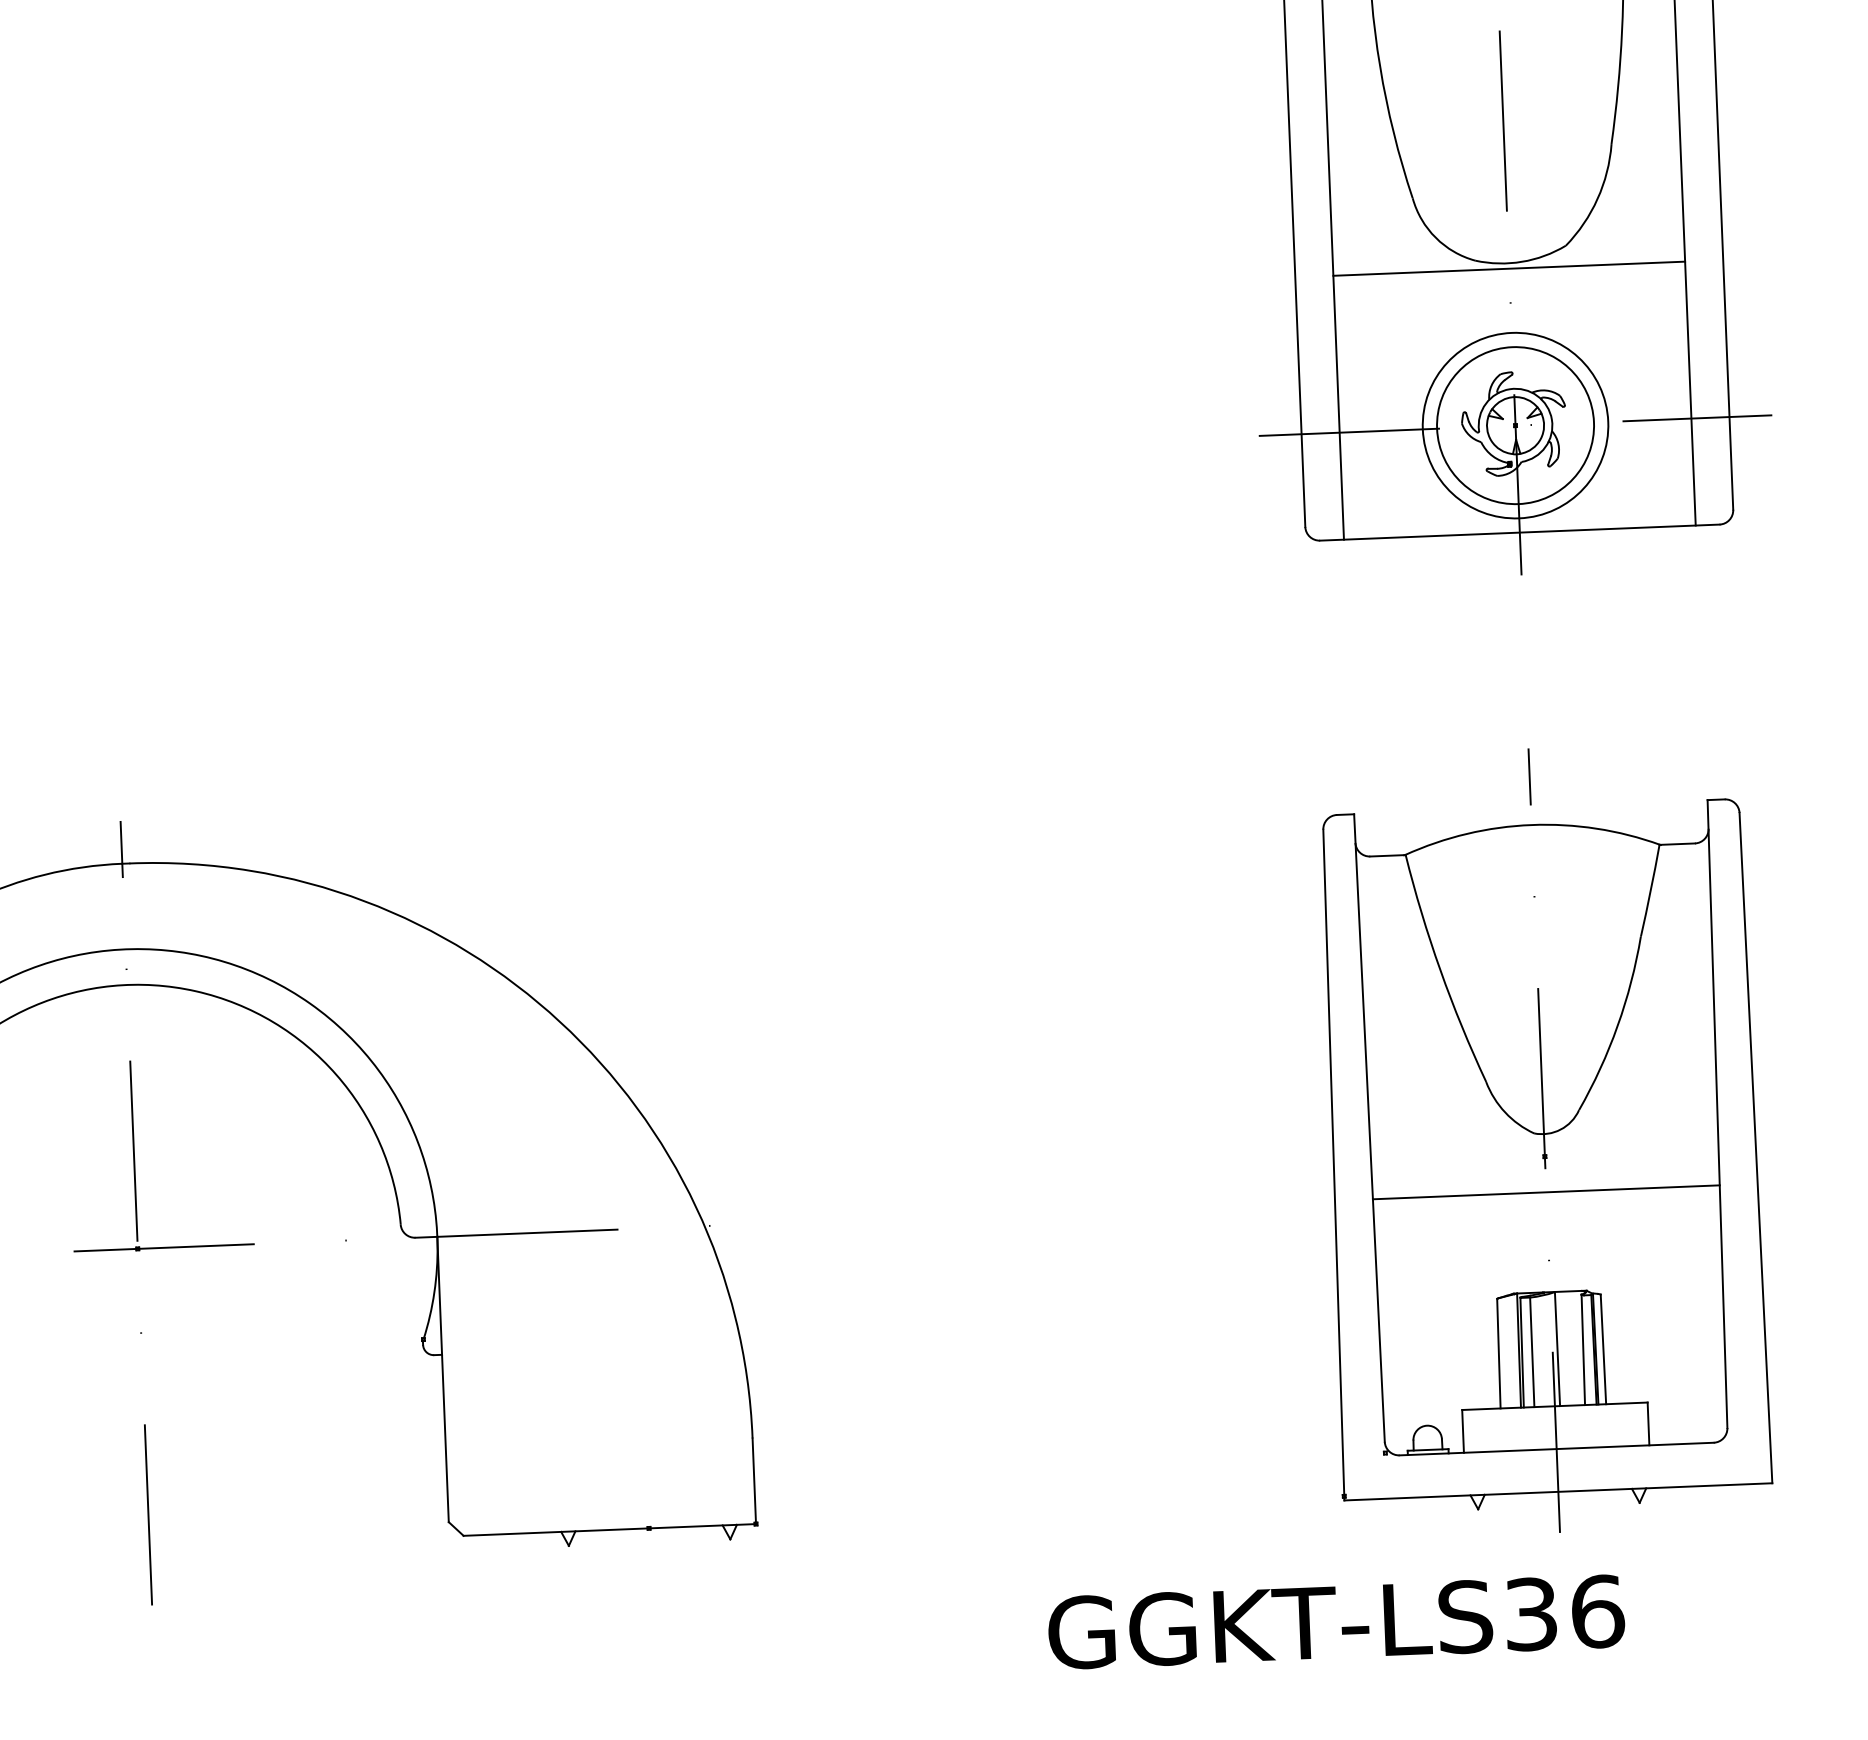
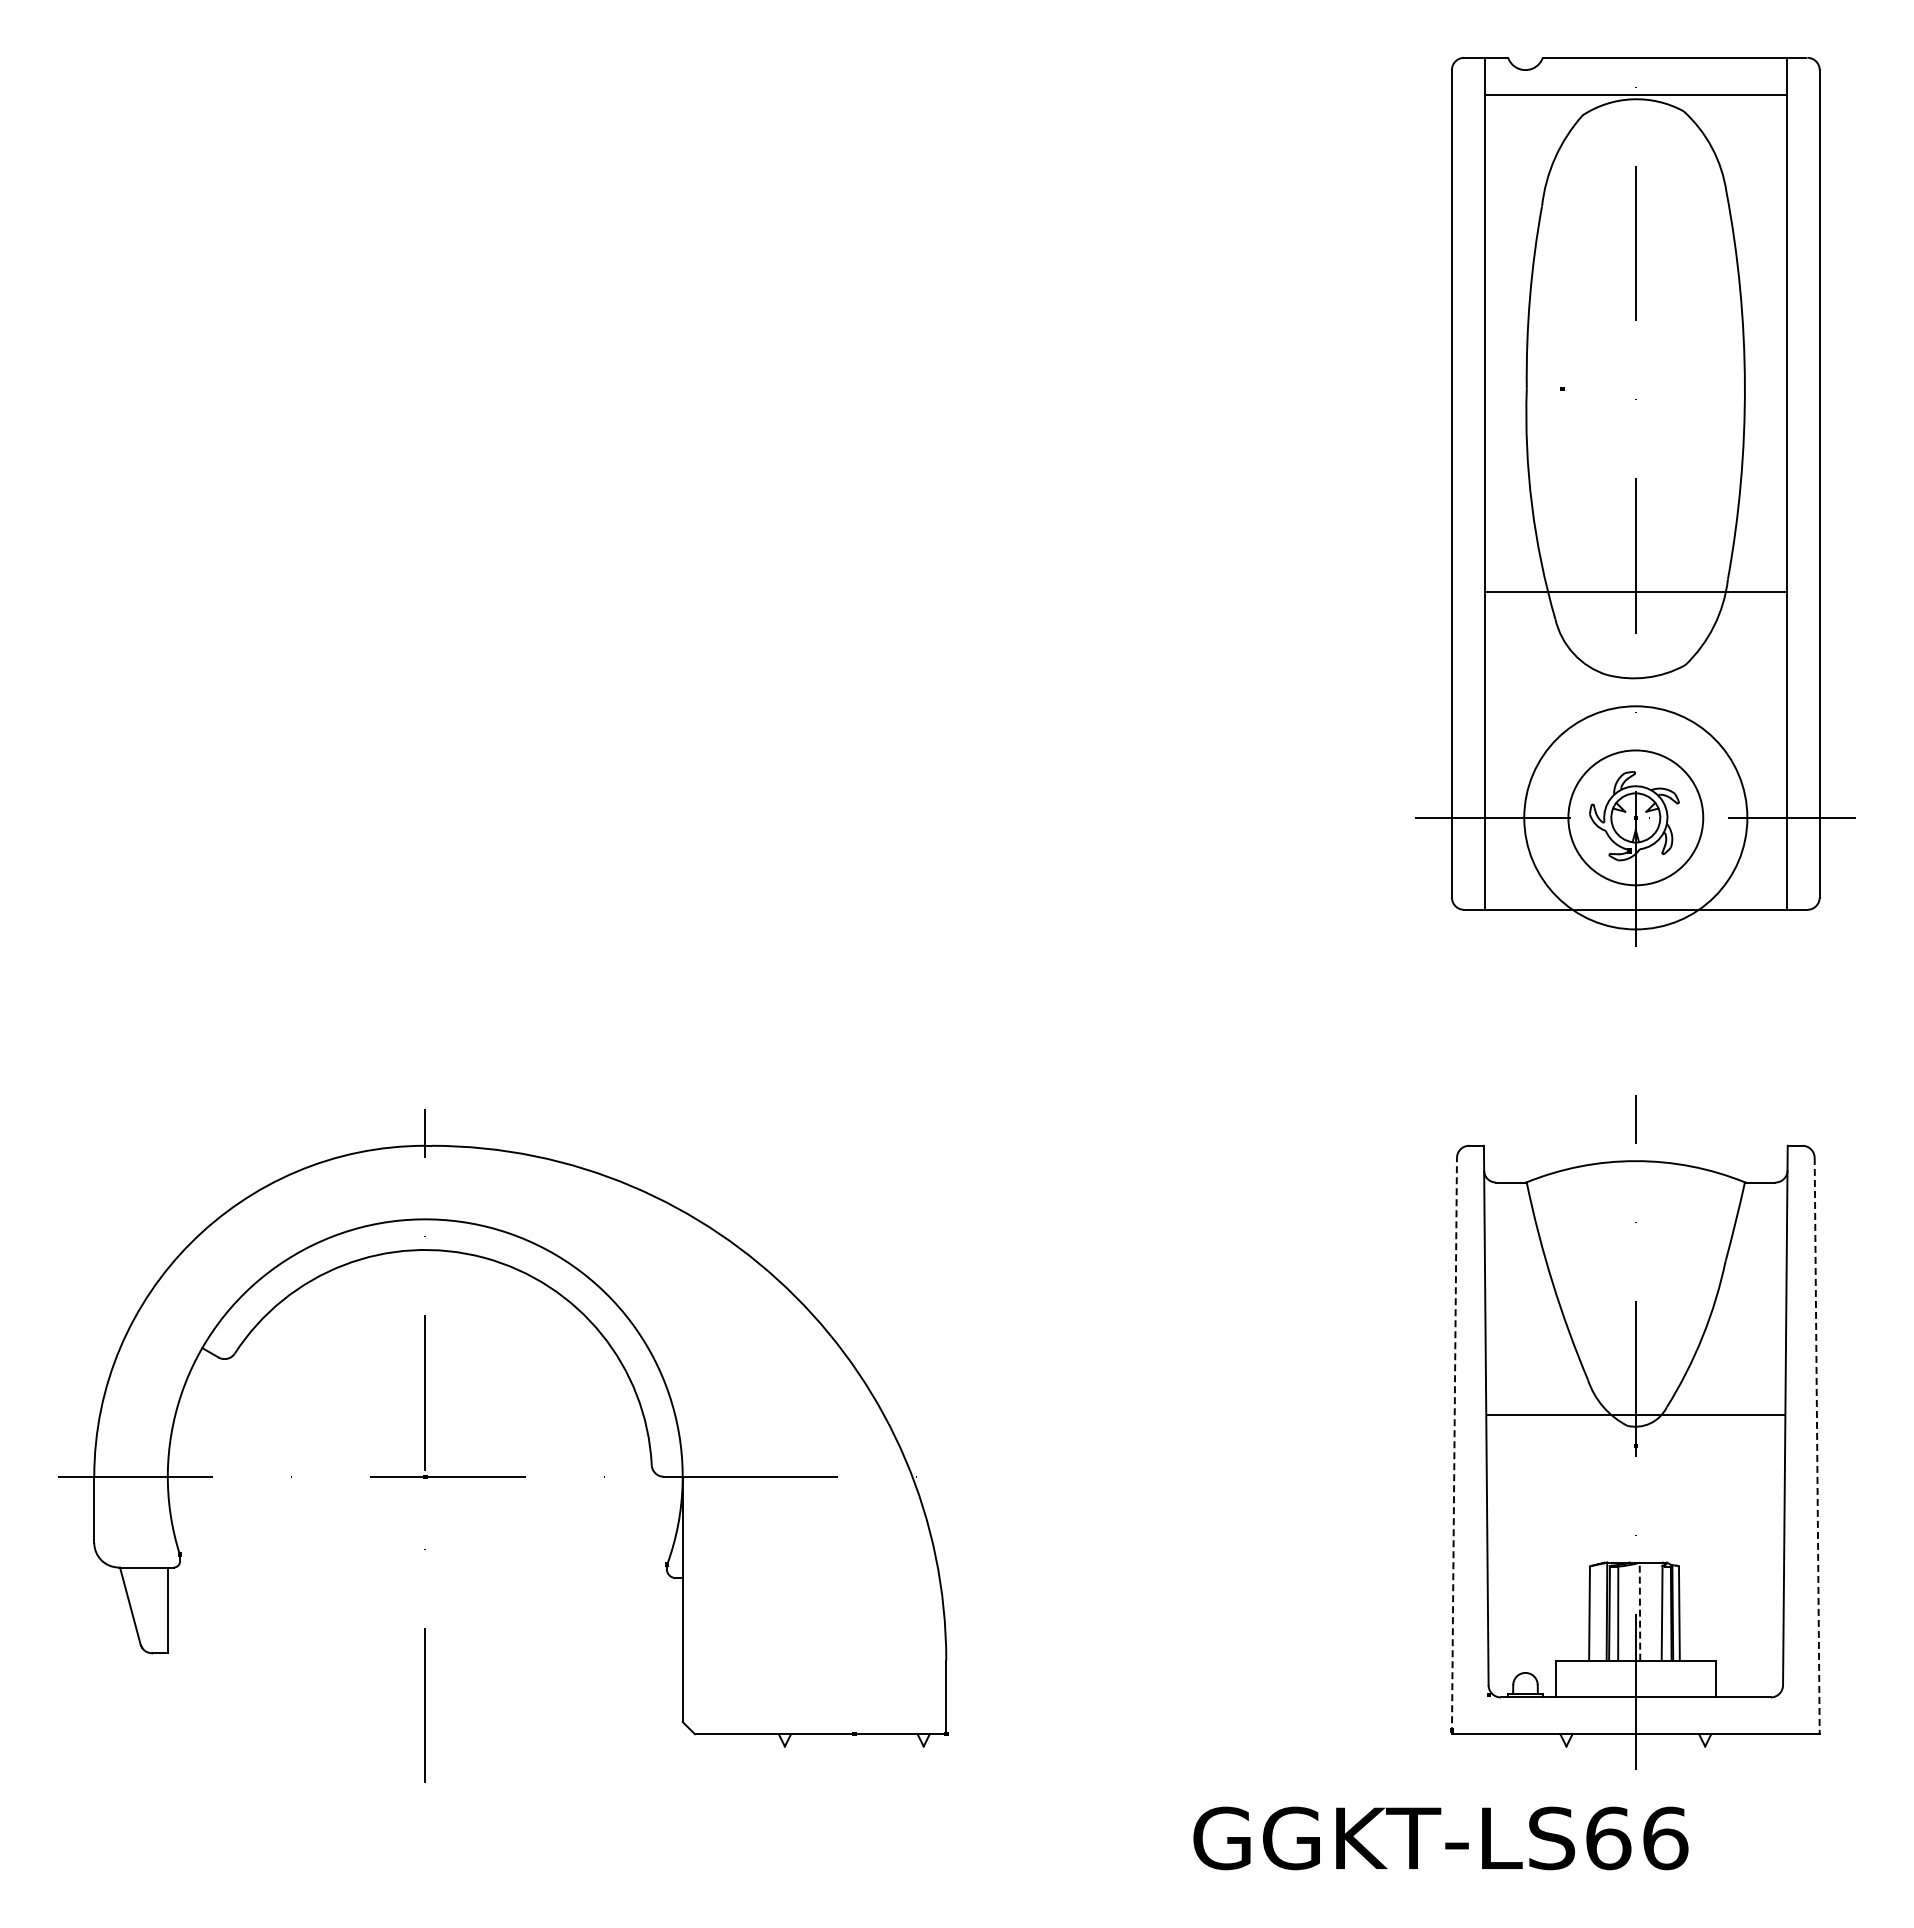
line: (1508, 269) -> (1635, 592), moved
circle: (1515, 425) -> (1635, 817), size x1.4
line: (1756, 1148) -> (1817, 1446), solid -> dashed
line: (1333, 1164) -> (1454, 1445), solid -> dashed
line: (1545, 1191) -> (1635, 1414), moved
line: (1556, 1348) -> (1639, 1611), solid -> dashed
text: (1531, 1614) -> (1608, 1838), GGKT-LS36 -> GGKT-LS66

